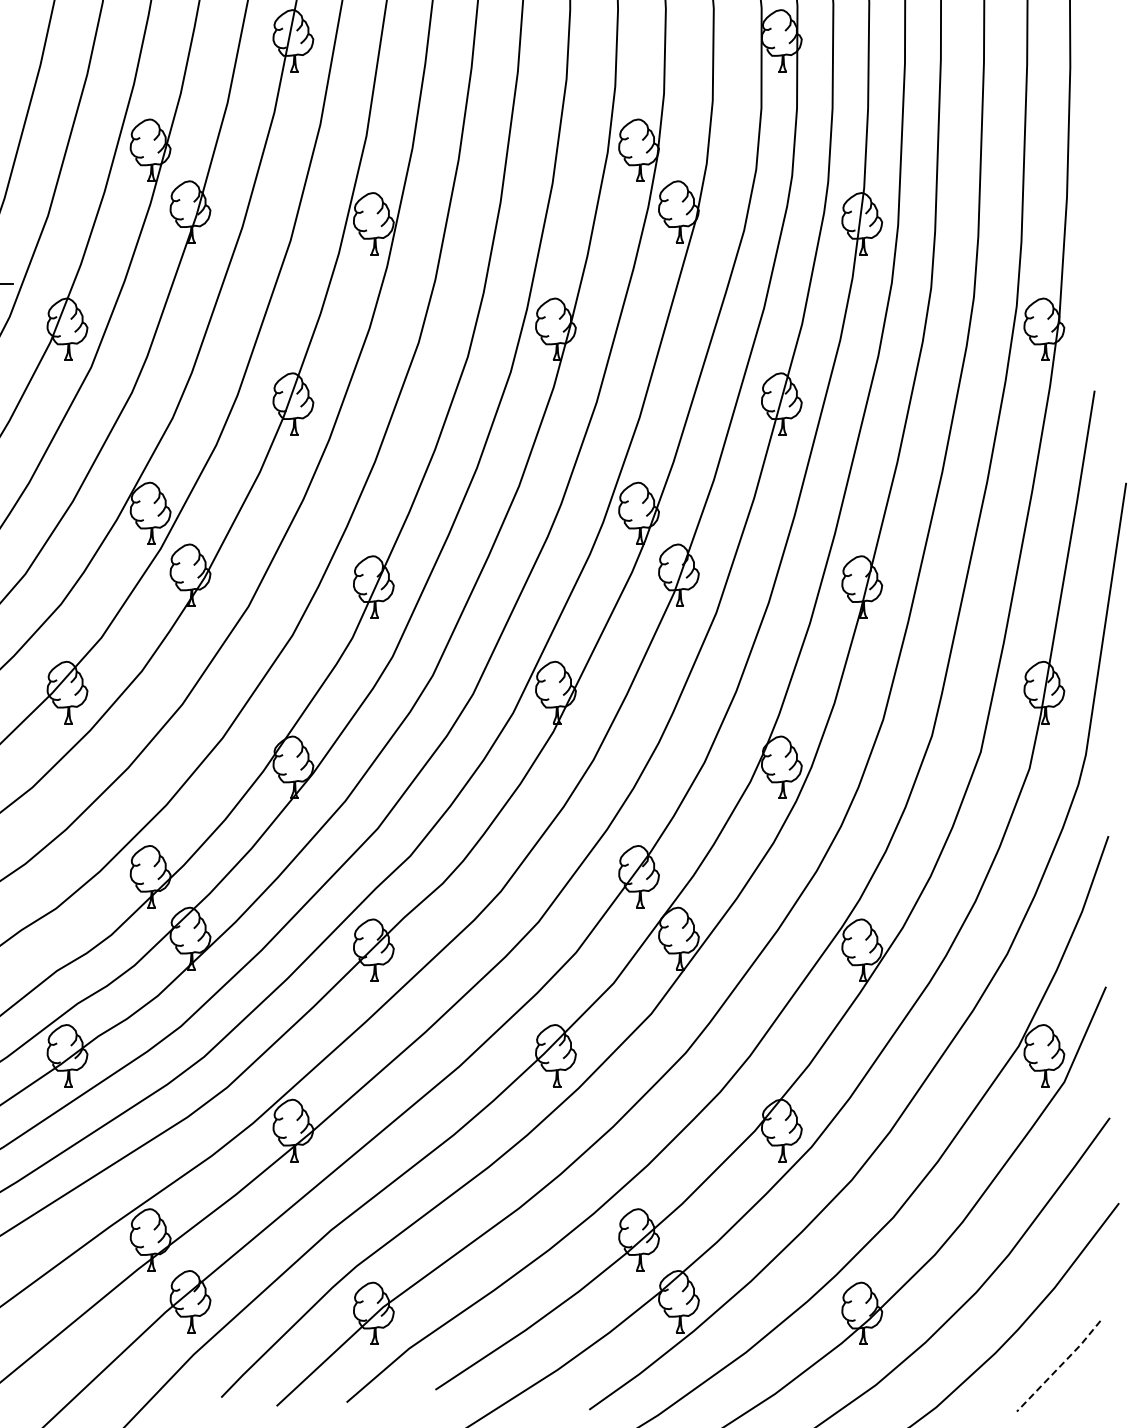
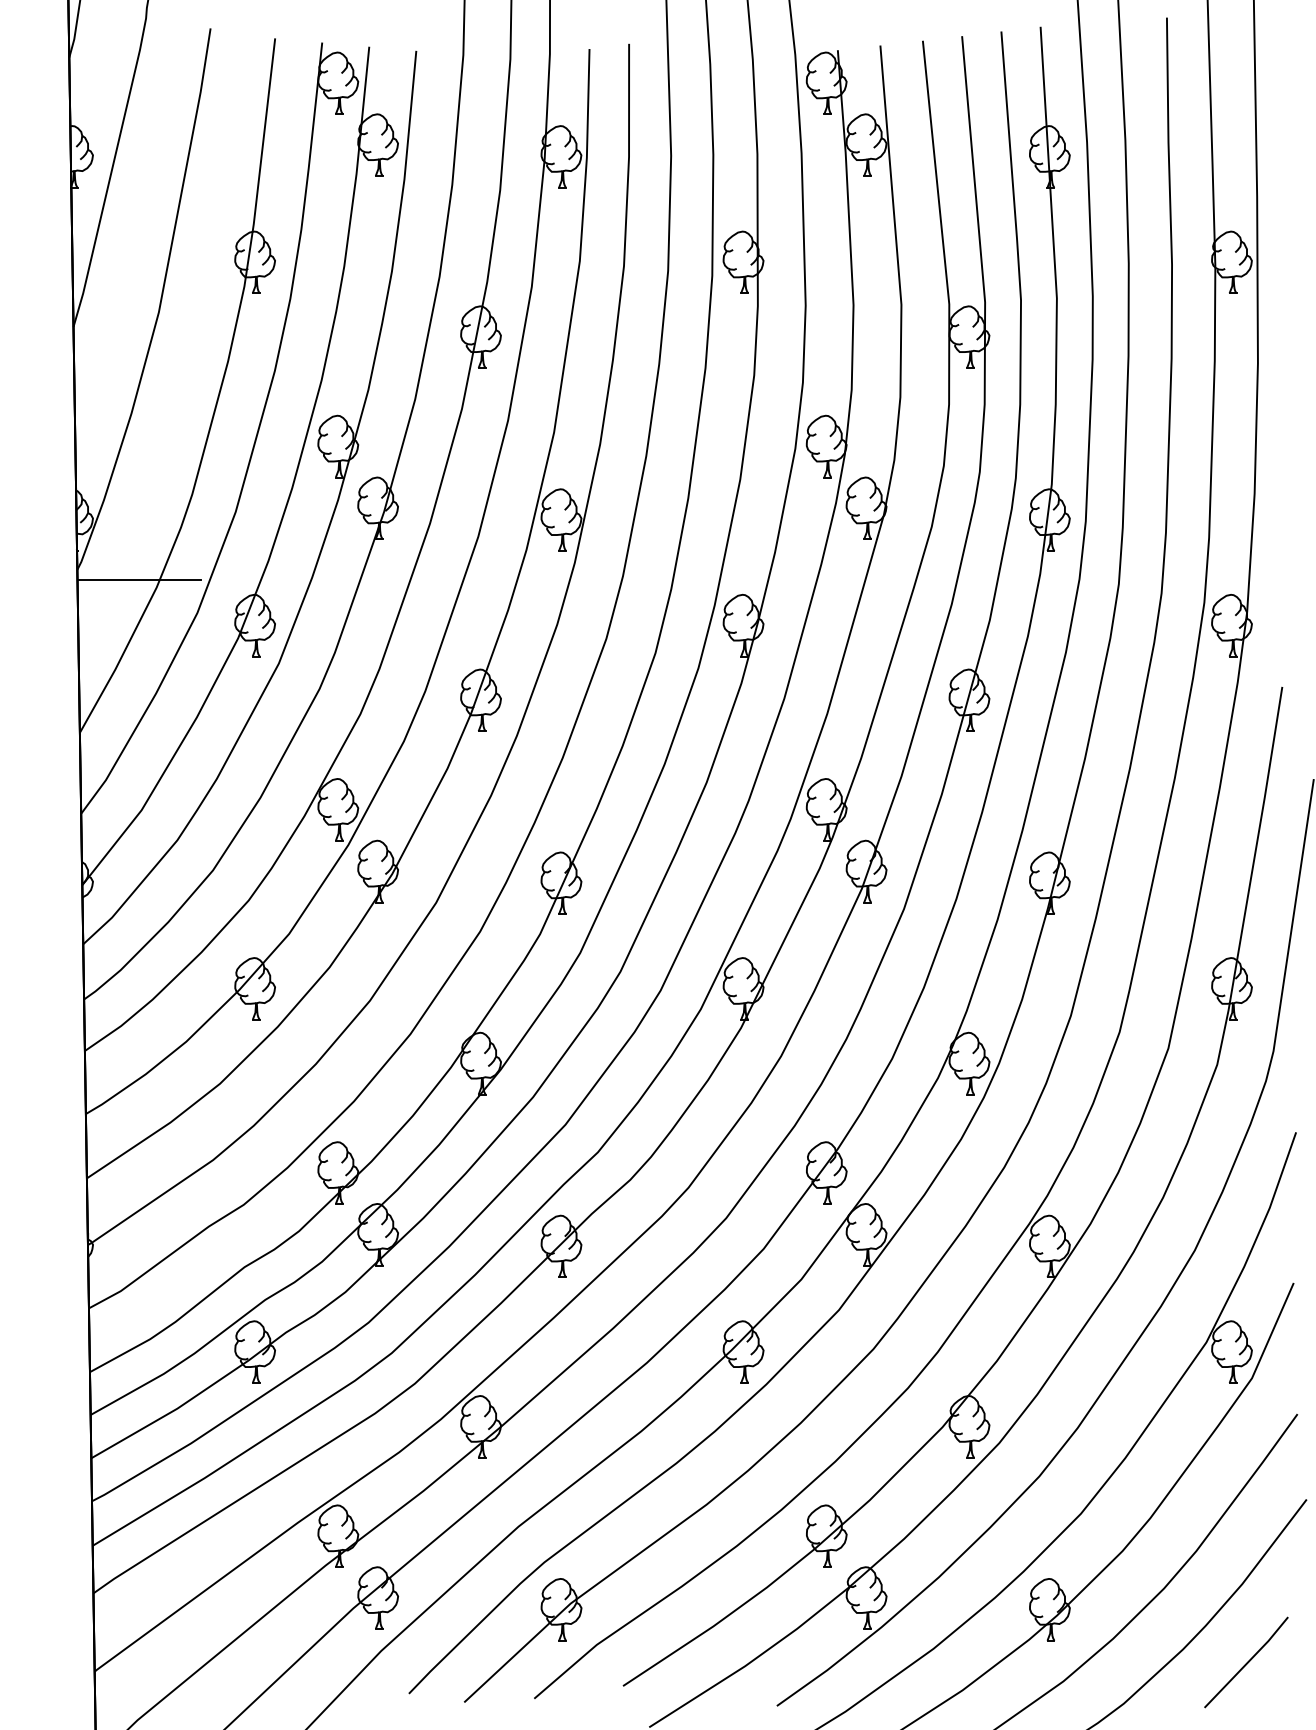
line: (1059, 1367) -> (1247, 1663), dashed -> solid

